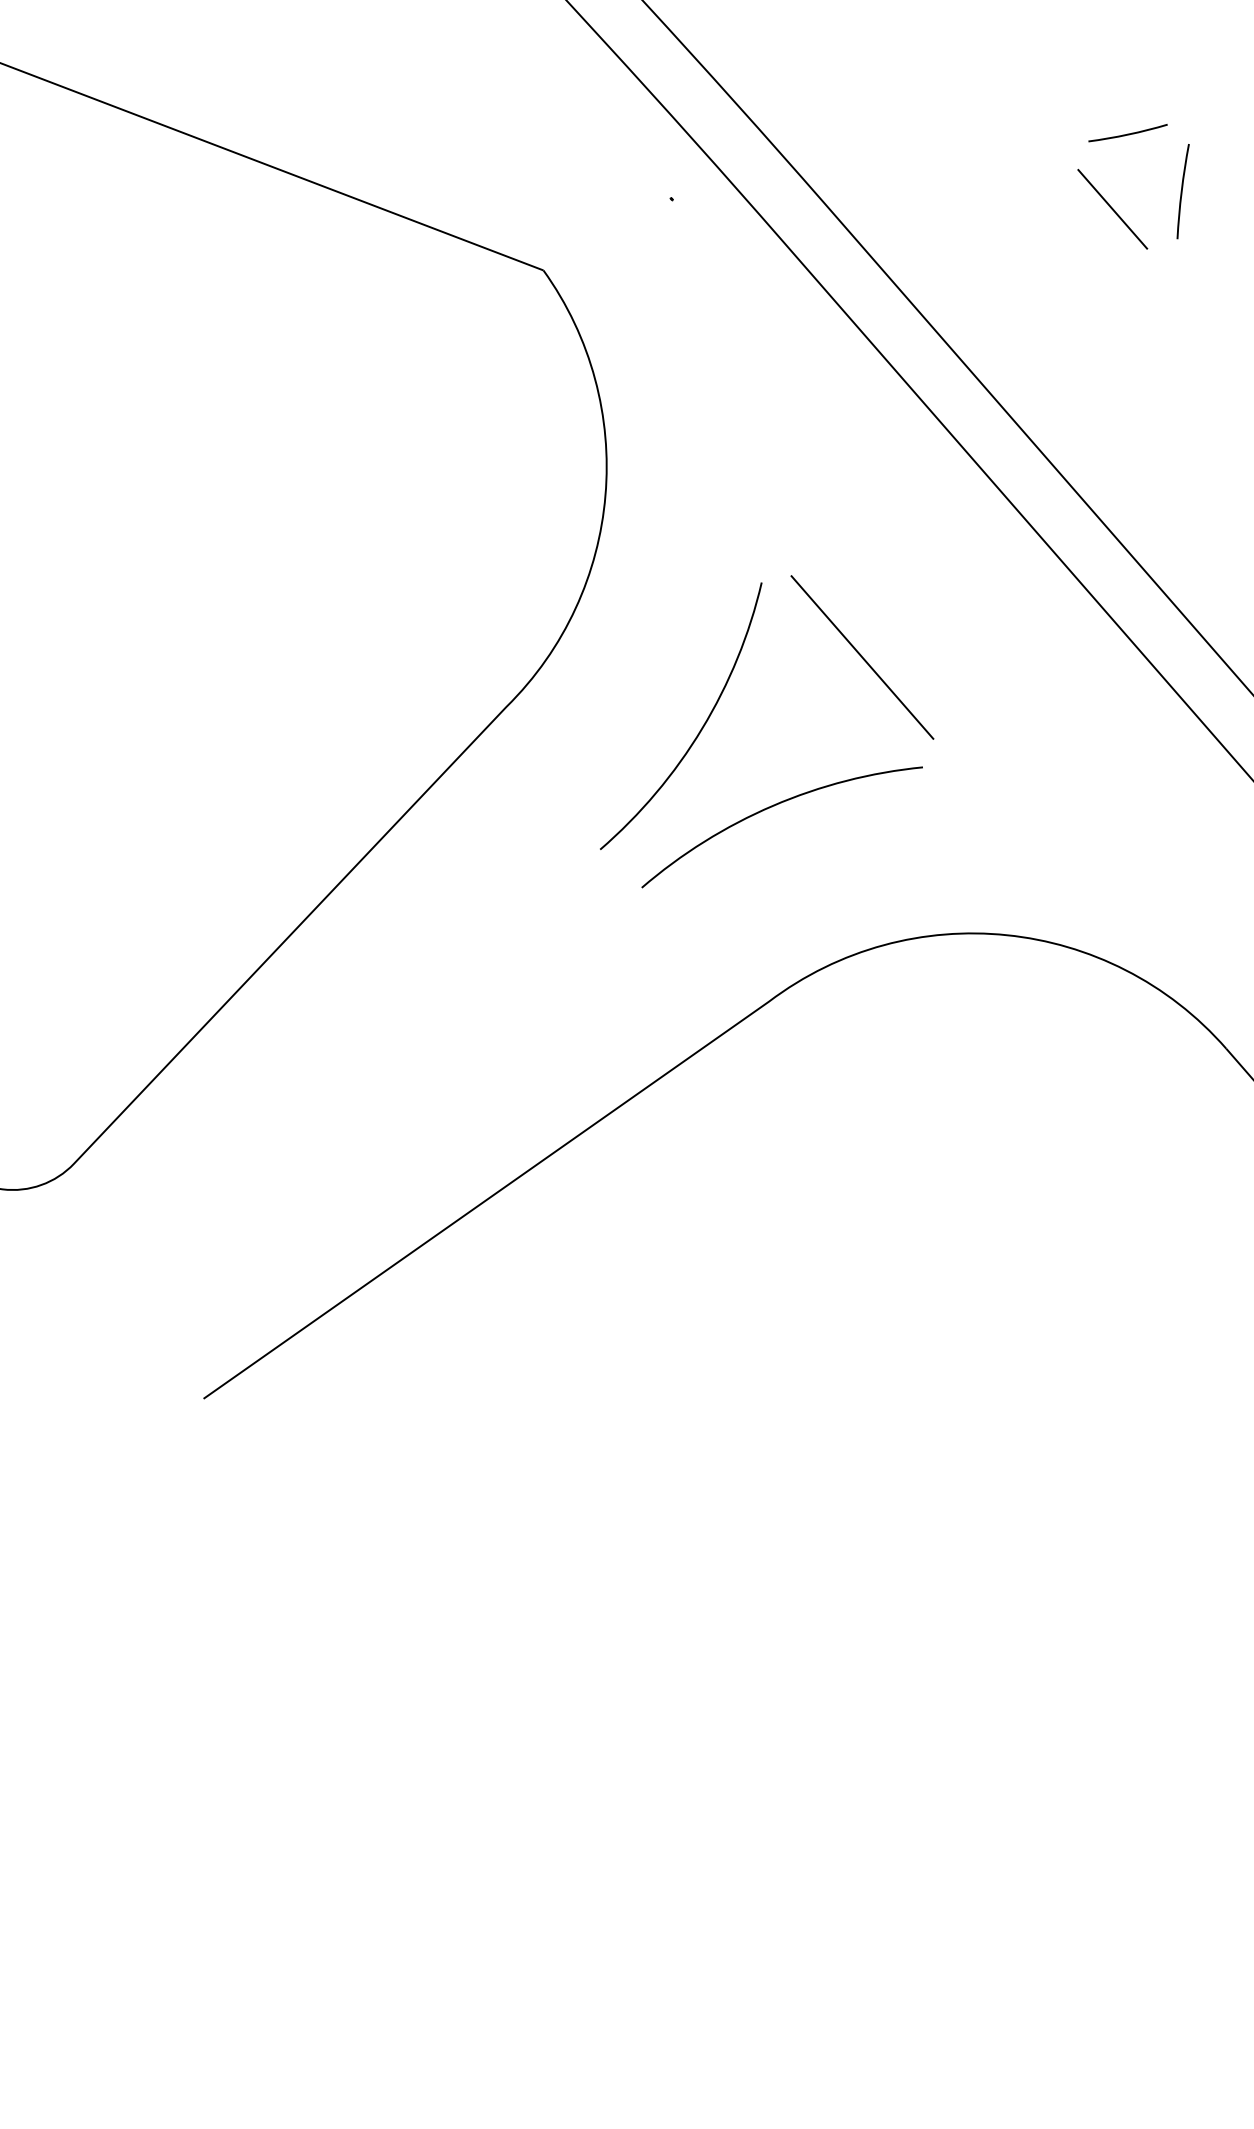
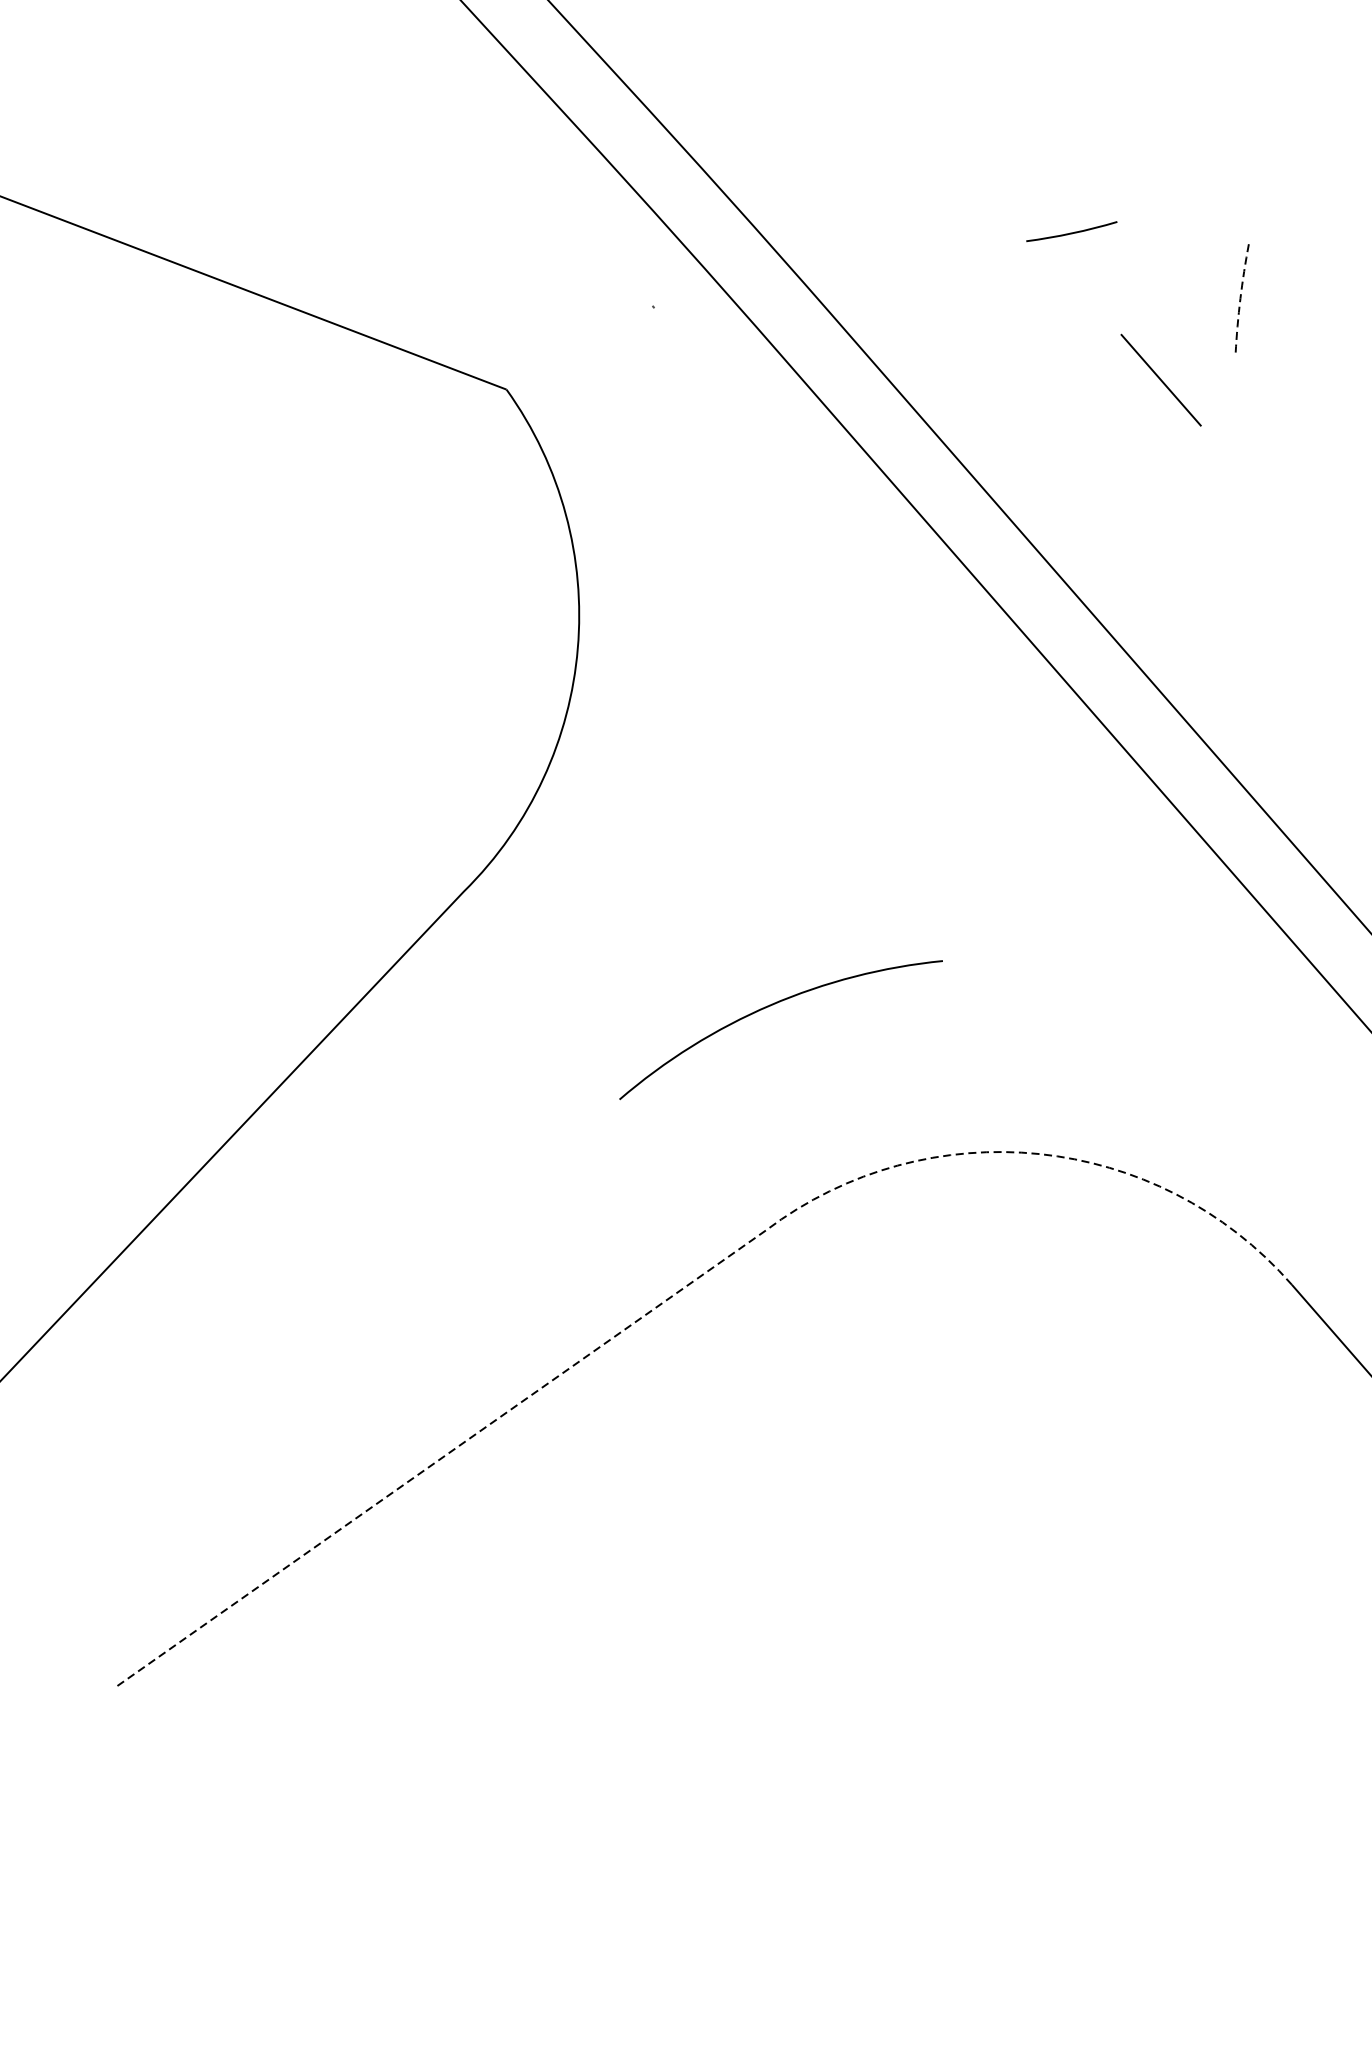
curve: (1127, 133) -> (1071, 232), moved
line: (1181, 191) -> (1240, 298), solid -> dashed
line: (1112, 209) -> (1160, 380), moved
line: (862, 657) -> (873, 834), removed
curve: (701, 727) -> (688, 915), removed
line: (711, 1041) -> (699, 1276), solid -> dashed

